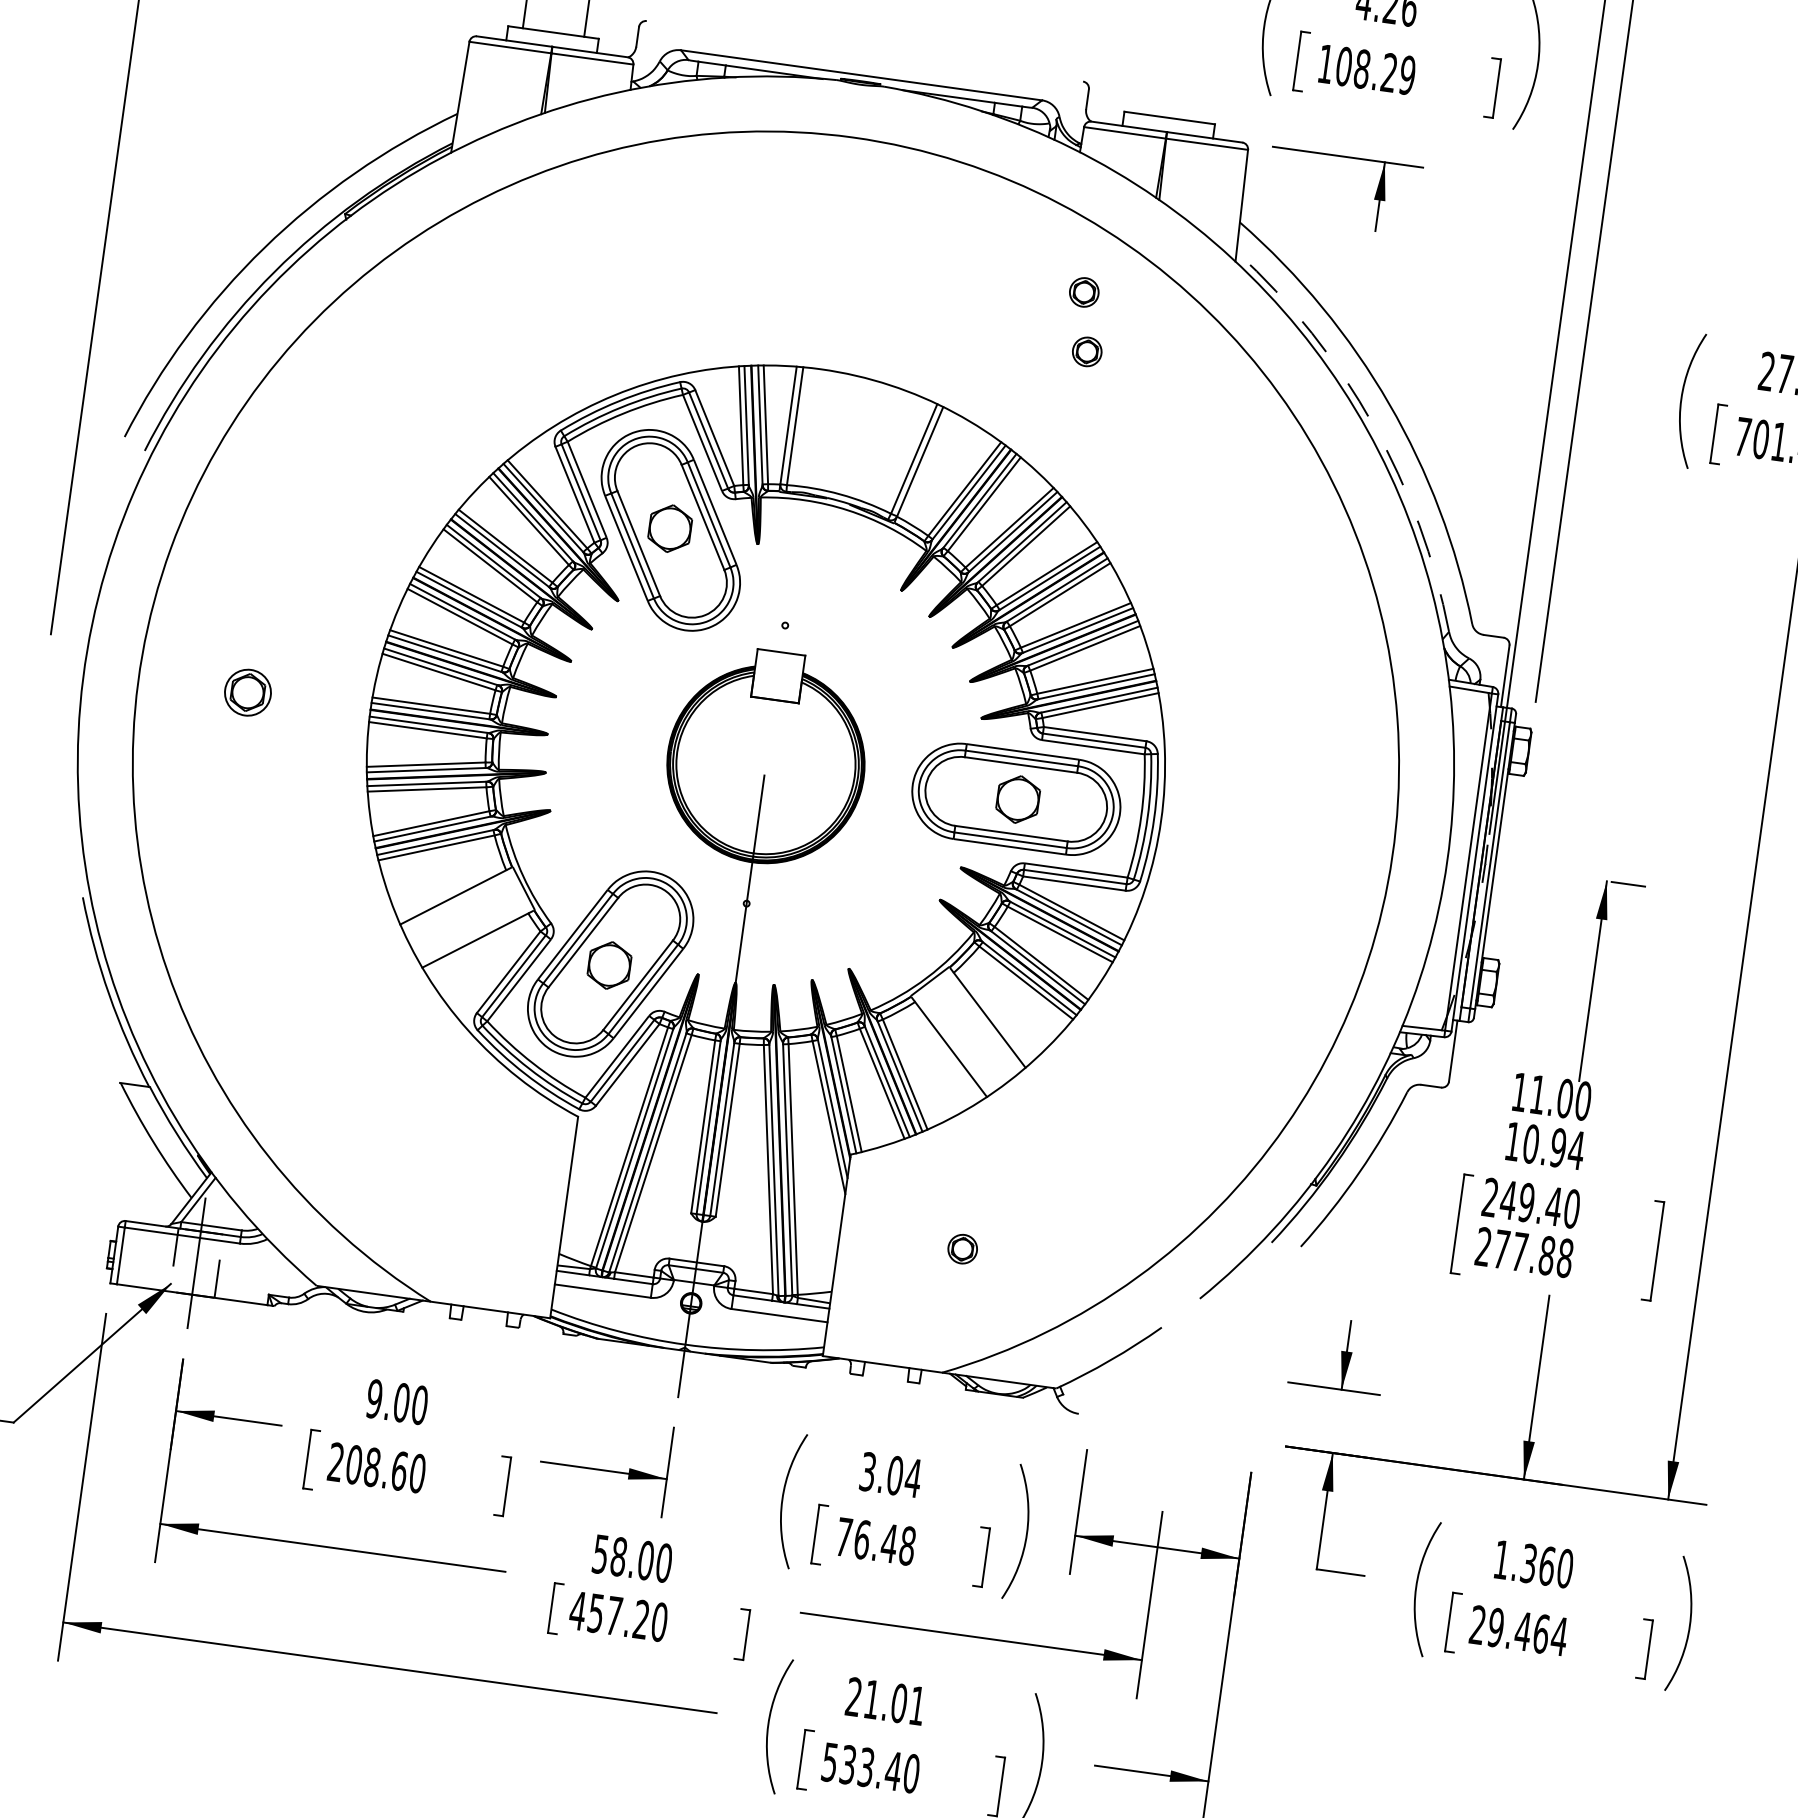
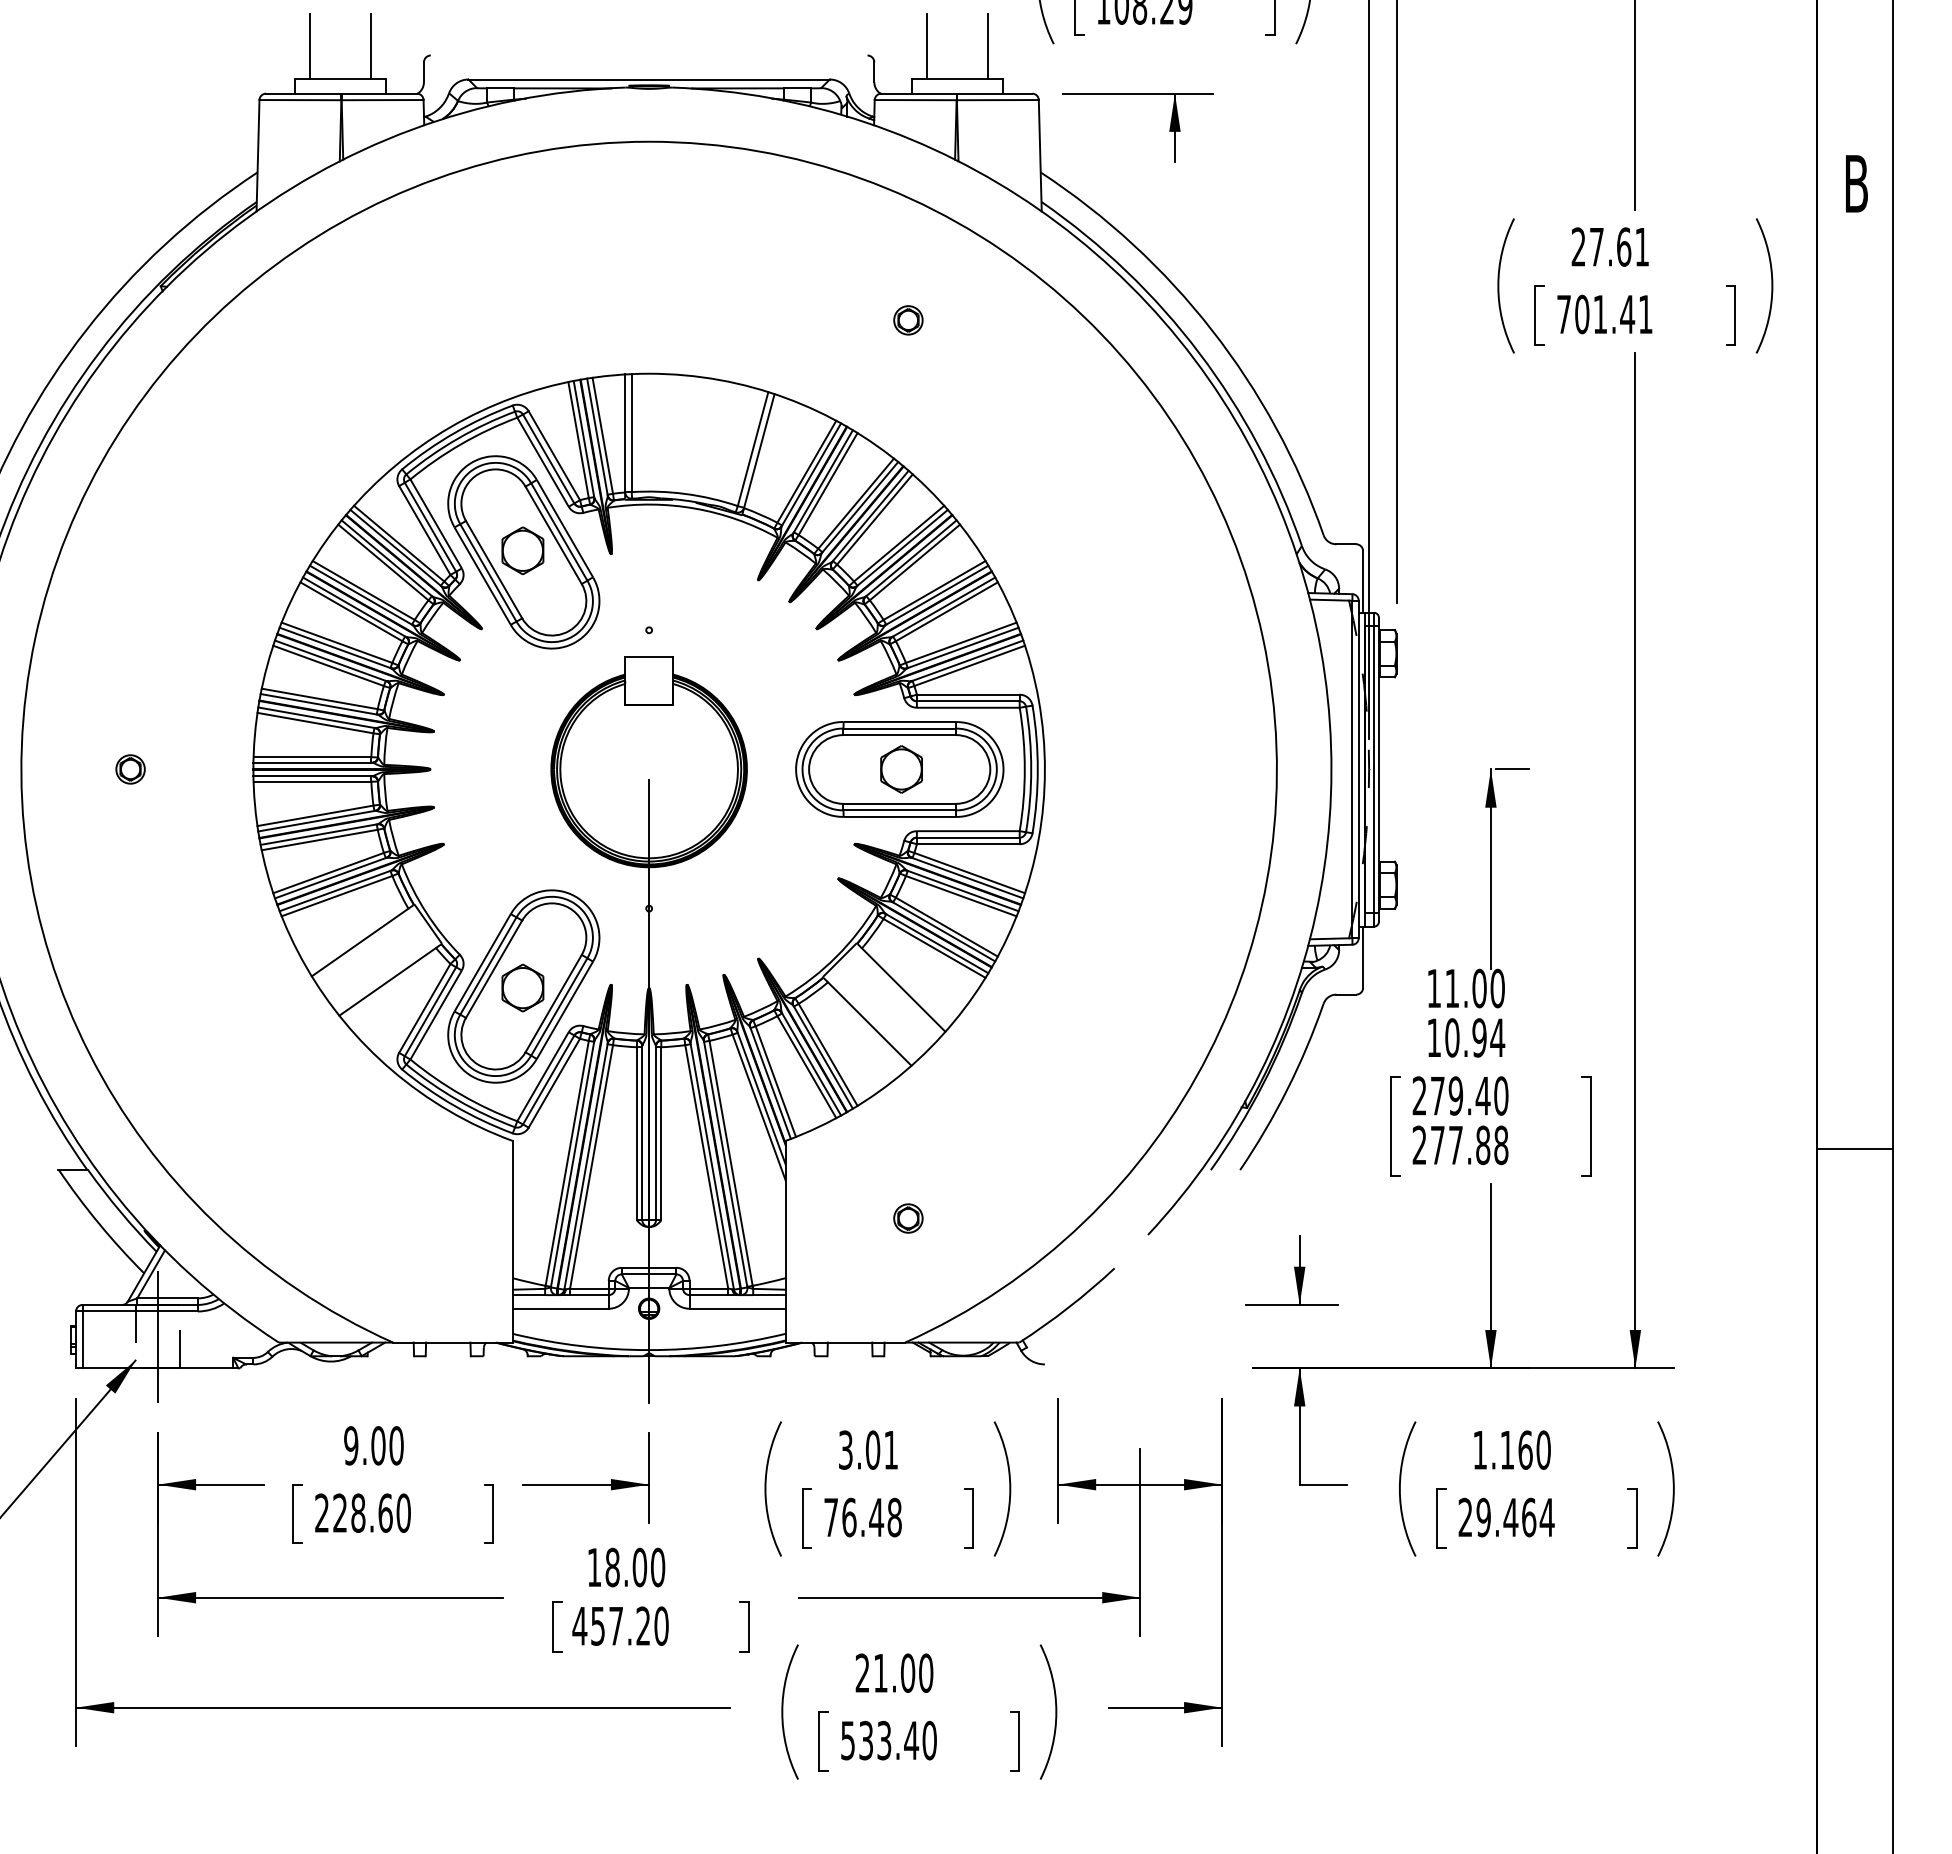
line: (1143, 80) -> (926, 46), added
line: (1205, 89) -> (988, 46), added
part: (1084, 292) -> (897, 262), removed
arc: (1373, 425) -> (1199, 353), dashed -> solid
part: (247, 692) -> (130, 769), size x0.62
text: (1508, 1200) -> (1437, 1096), 249.40 -> 279.40
text: (354, 1464) -> (340, 1512), 208.60 -> 228.60
text: (912, 1478) -> (890, 1450), 3.04 -> 3.01
text: (600, 1554) -> (594, 1567), 58.00 -> 18.00
text: (1529, 1562) -> (1507, 1449), 1.360 -> 1.160
text: (917, 1705) -> (926, 1672), 21.01 -> 21.00

